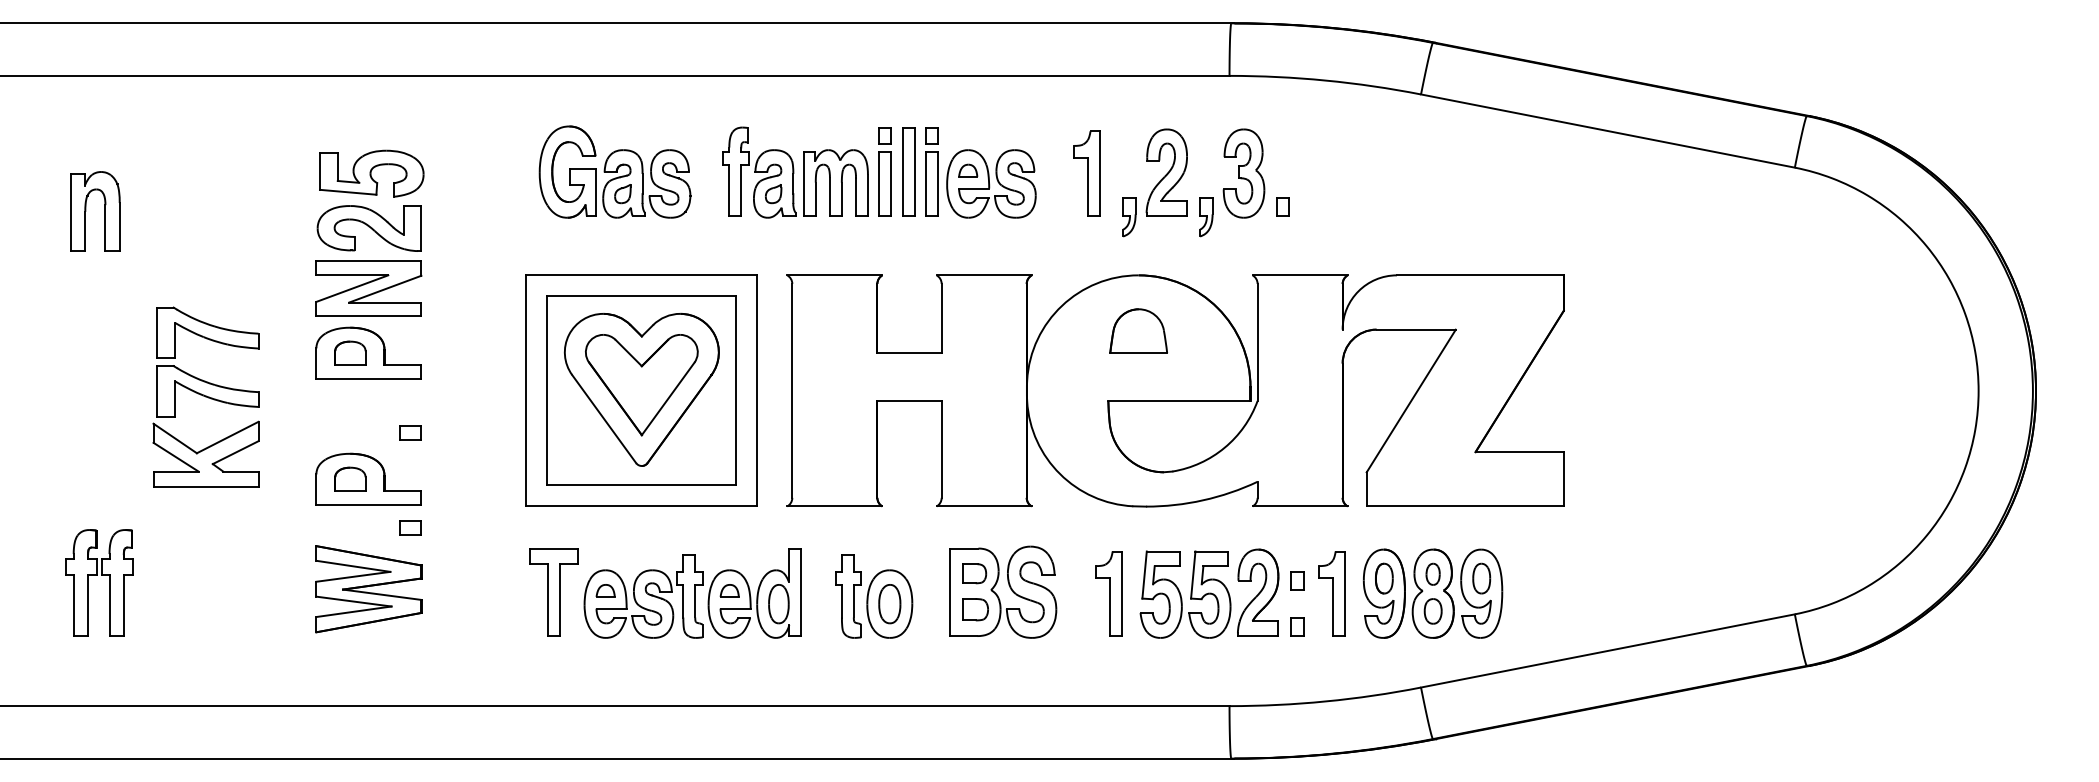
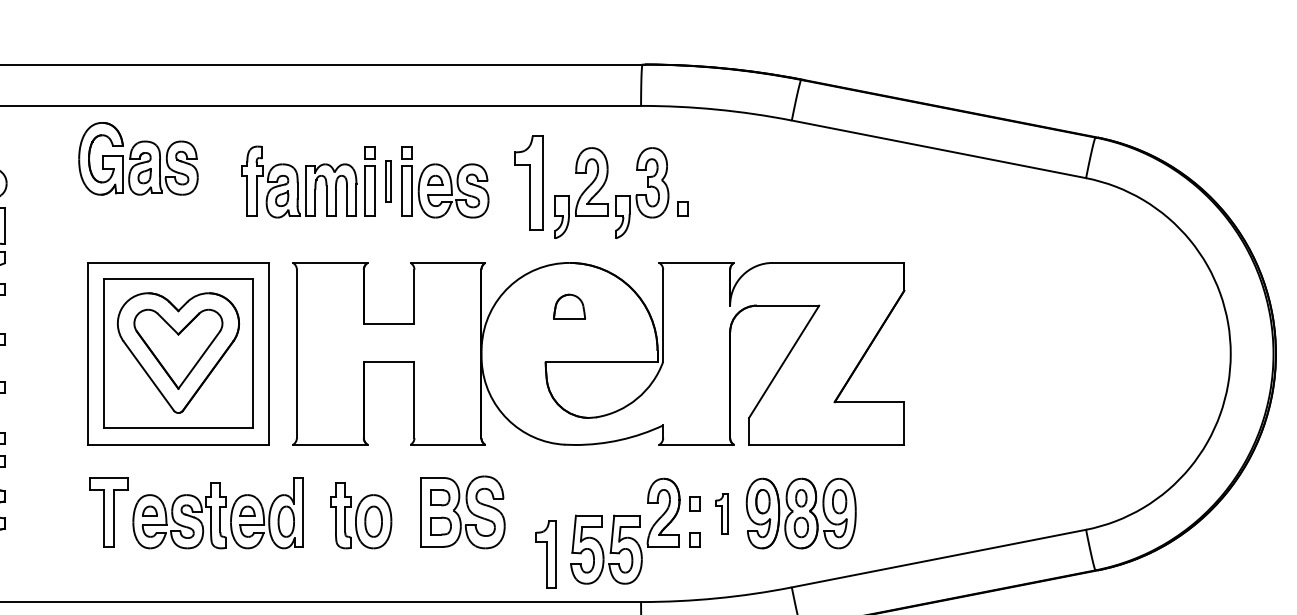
part: (614, 171) -> (138, 158), moved
part: (908, 171) -> (388, 181), size x0.6
part: (1086, 173) -> (528, 182), size x1.4
part: (1129, 217) -> (562, 217), size x1.4
part: (1206, 217) -> (622, 217), size x1.4
part: (1138, 330) -> (569, 306), size x0.7
part: (1108, 593) -> (545, 554), moved
part: (1331, 593) -> (721, 513), size x0.6
part: (1185, 594) -> (606, 549), moved

